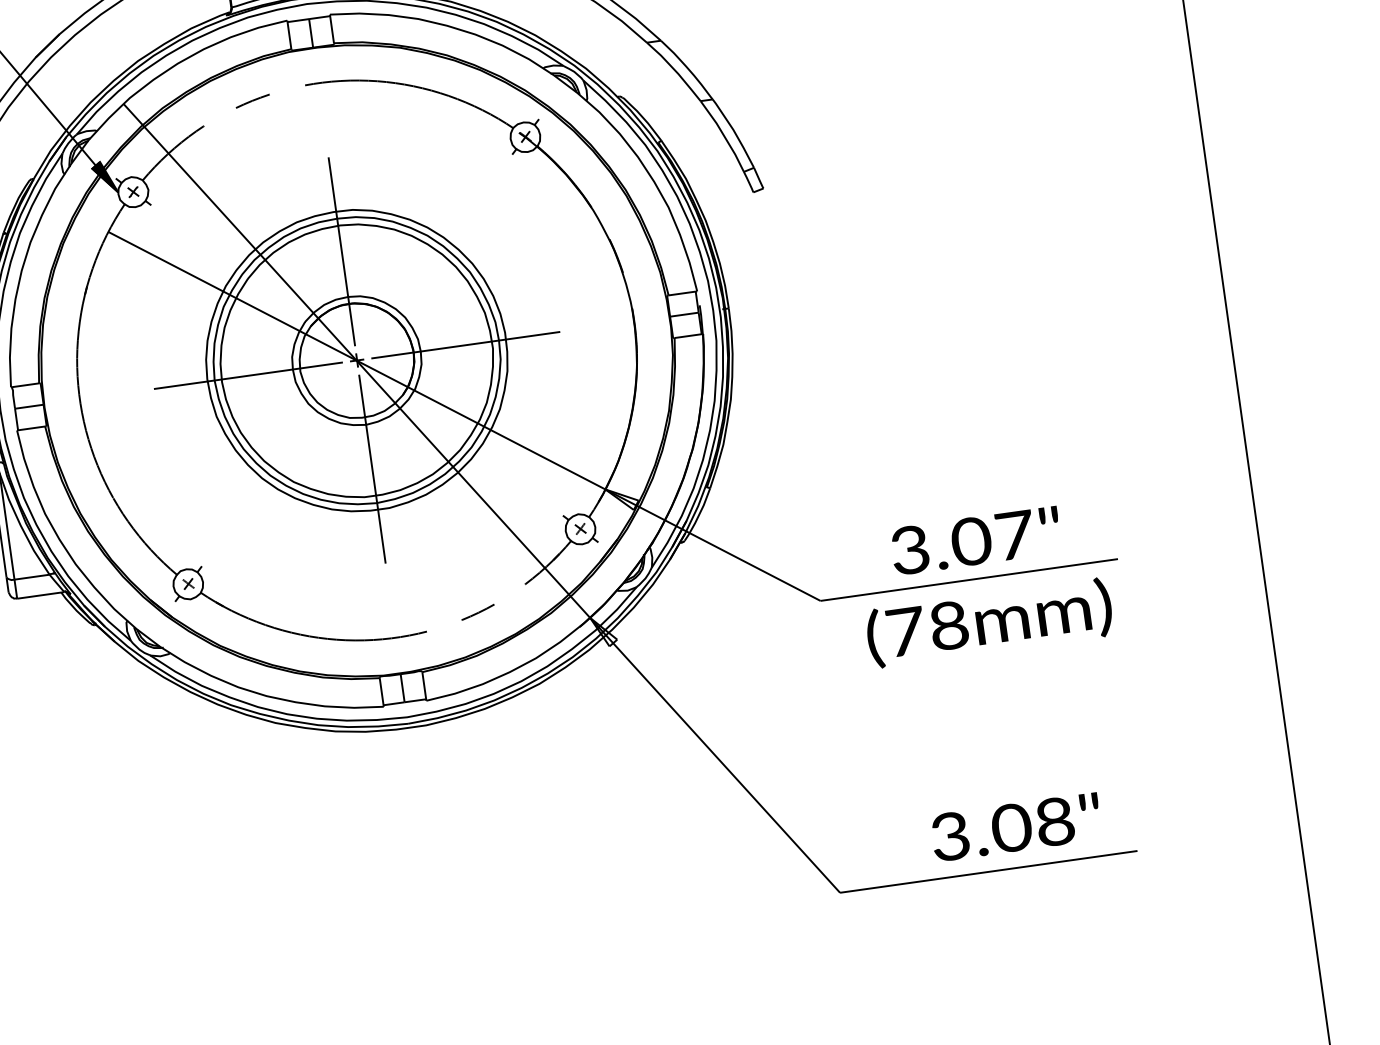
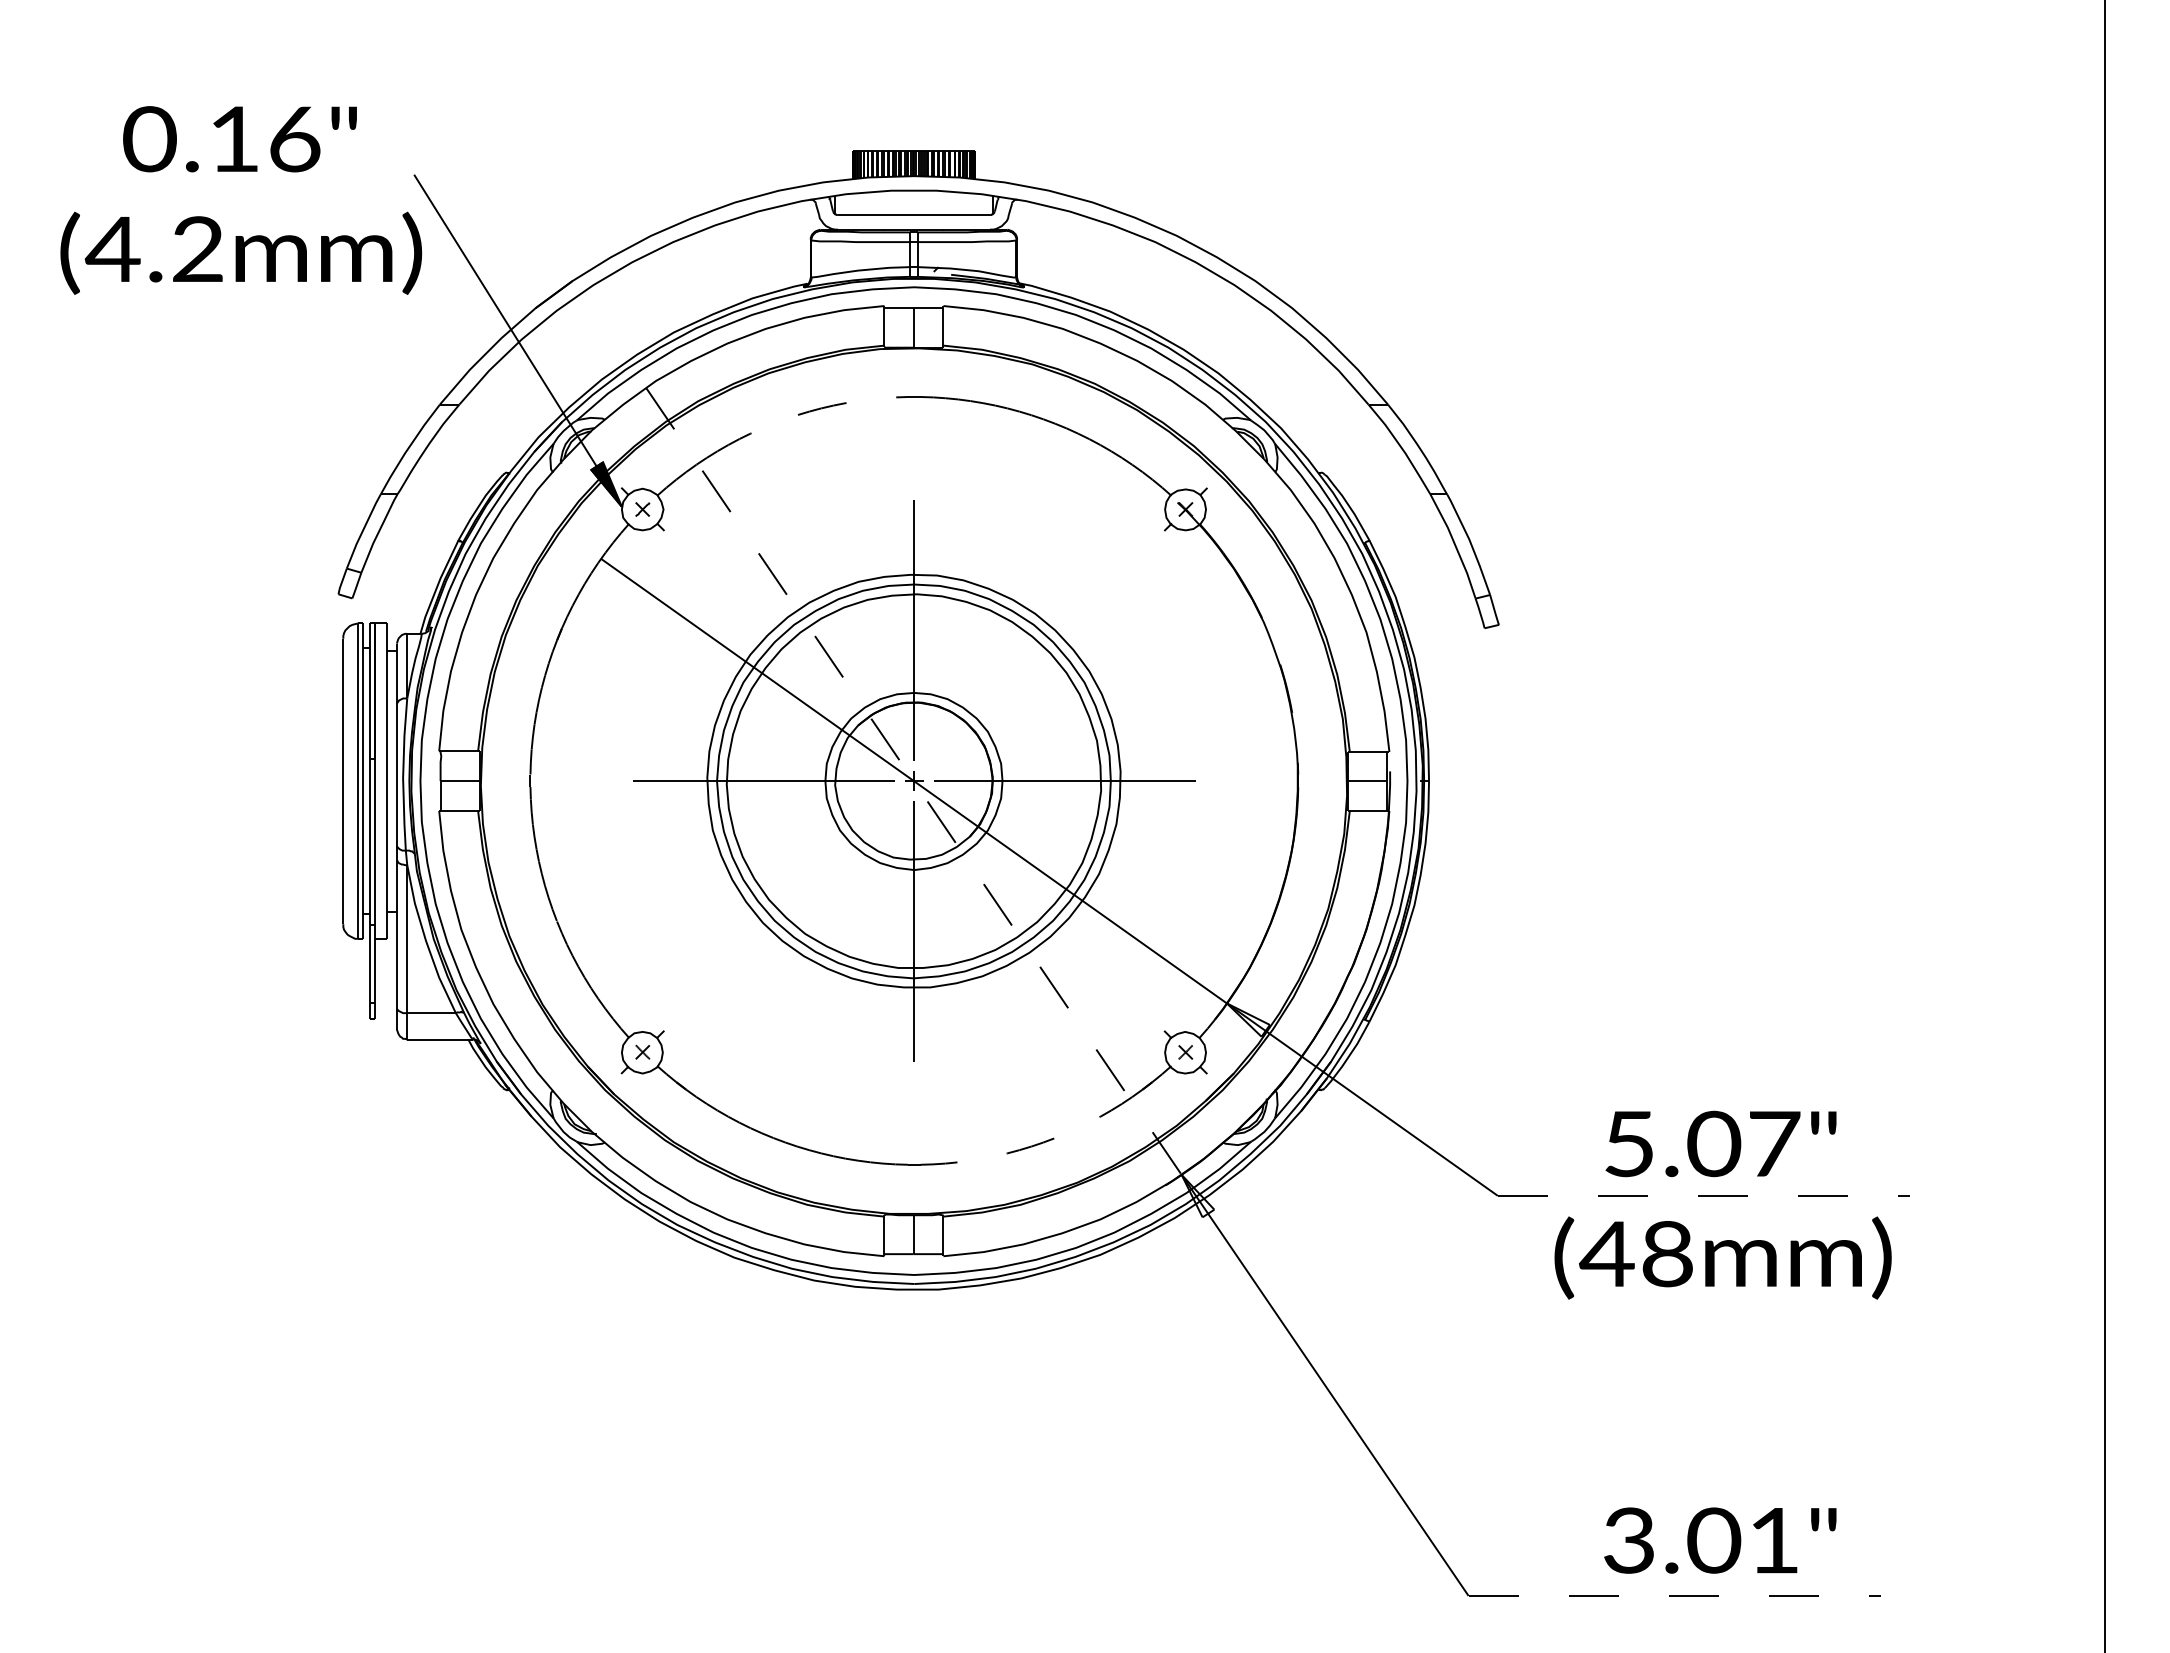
line: (356, 361) -> (913, 781), solid -> dashed
text: (909, 549) -> (1628, 1143), 3.07" -> 5.07"
line: (969, 579) -> (1703, 1195), solid -> dashed
text: (904, 631) -> (1606, 1253), (78mm) -> (48mm)
text: (1055, 821) -> (1774, 1540), 3.08" -> 3.01"
line: (988, 871) -> (1674, 1595), solid -> dashed

